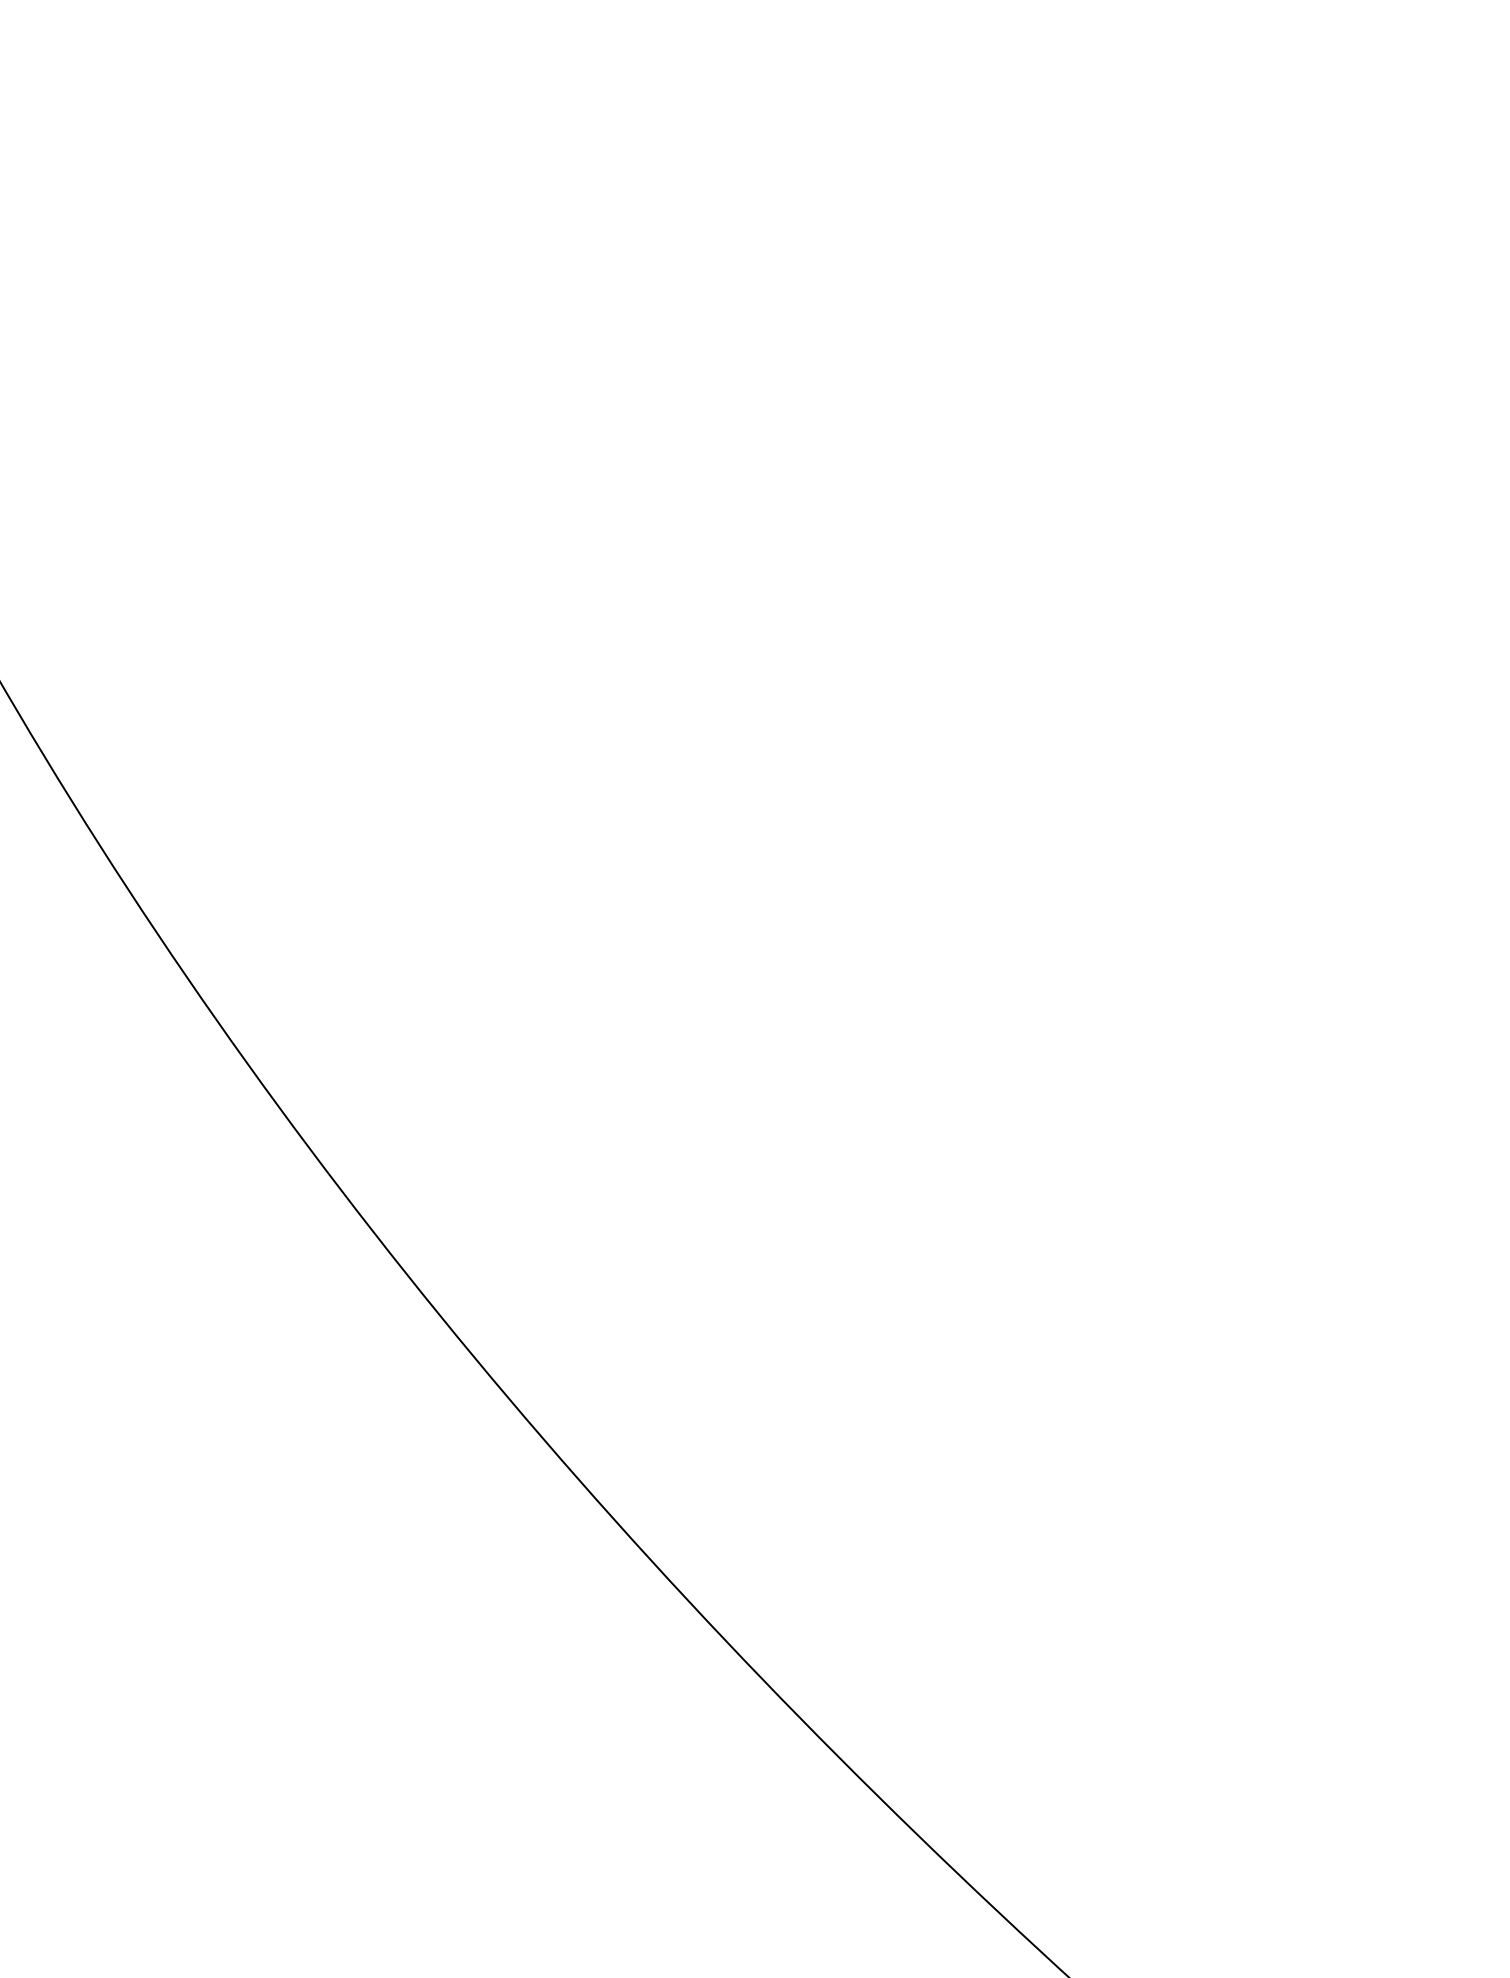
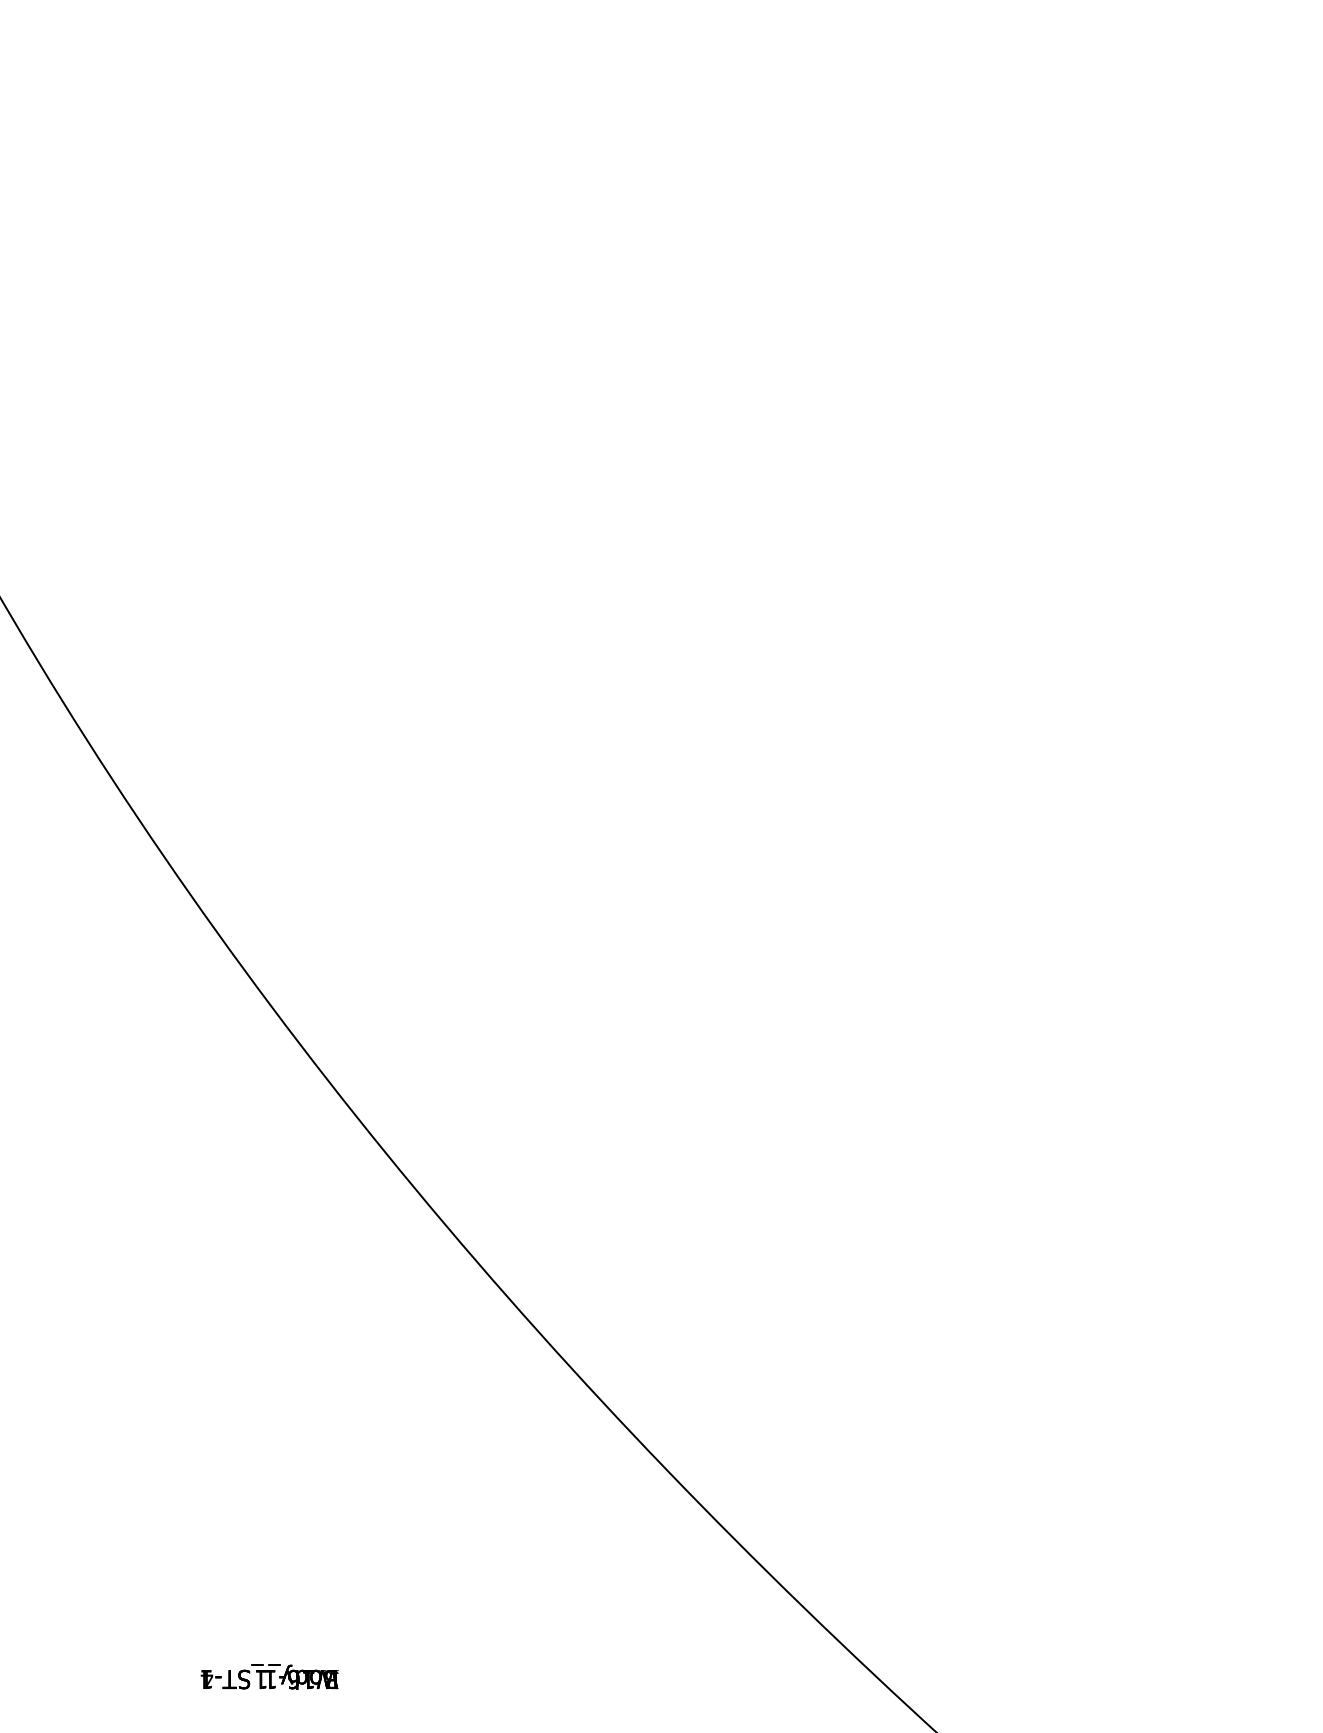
part: (307, 1913) -> (269, 1676), added

